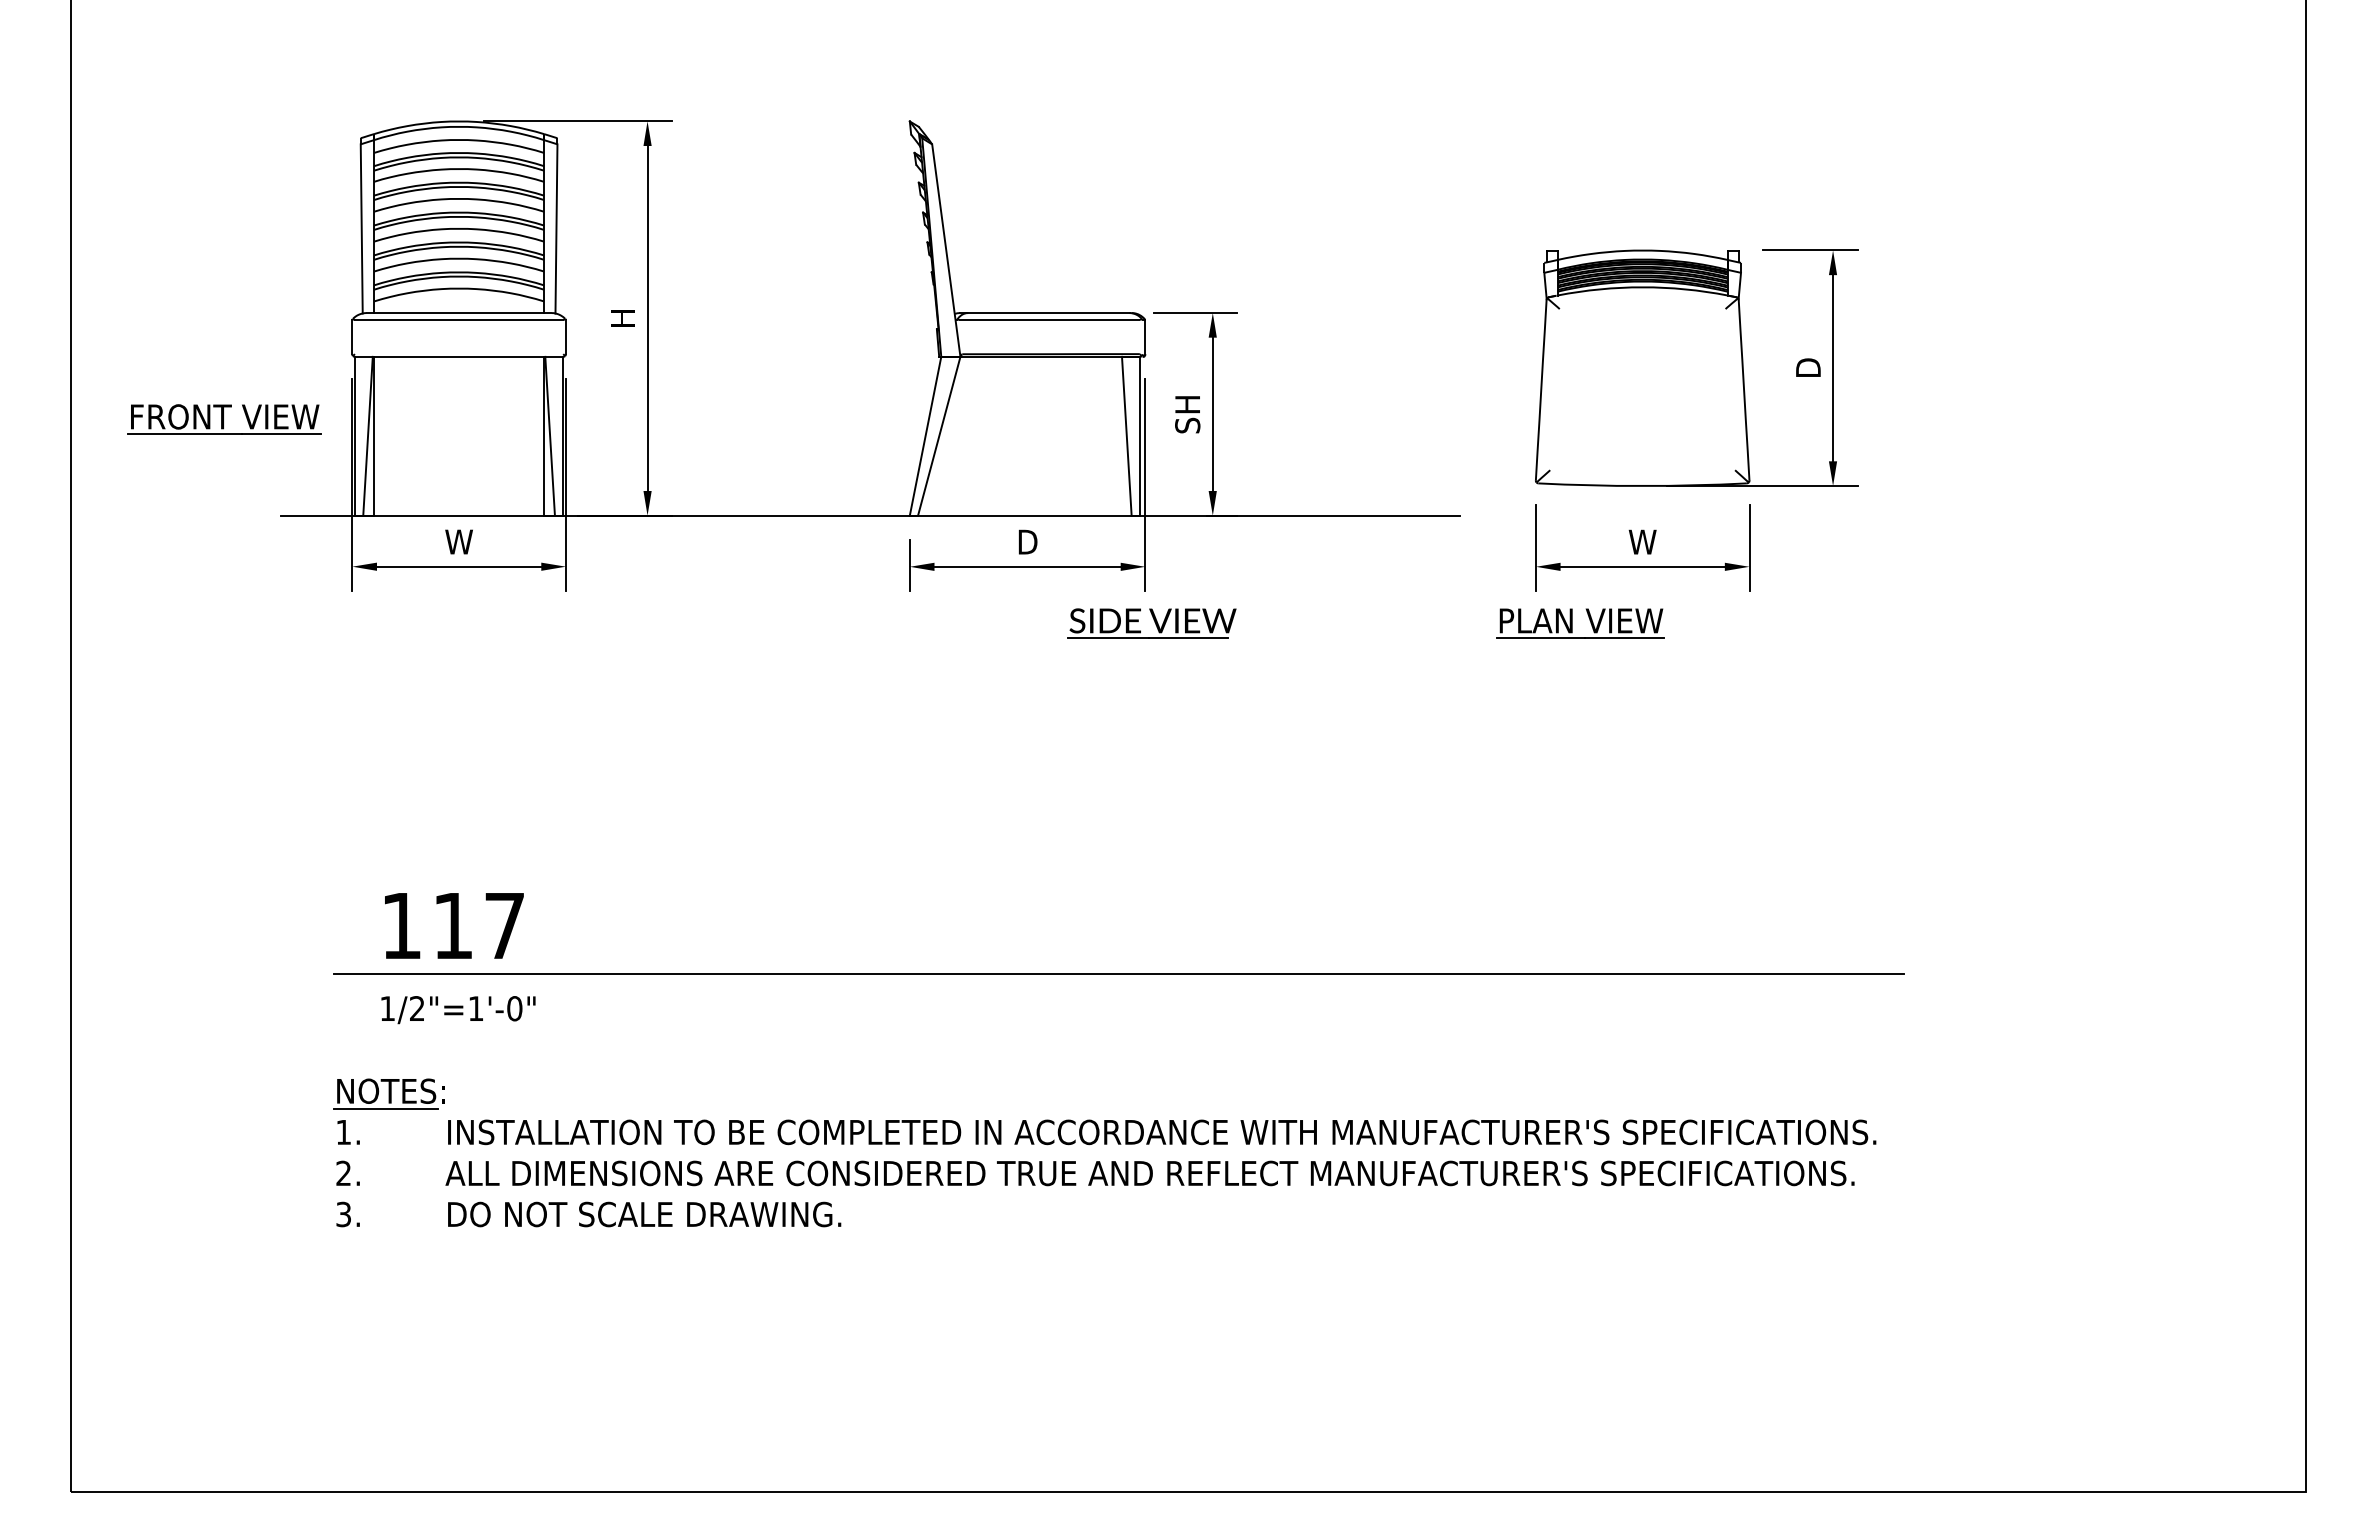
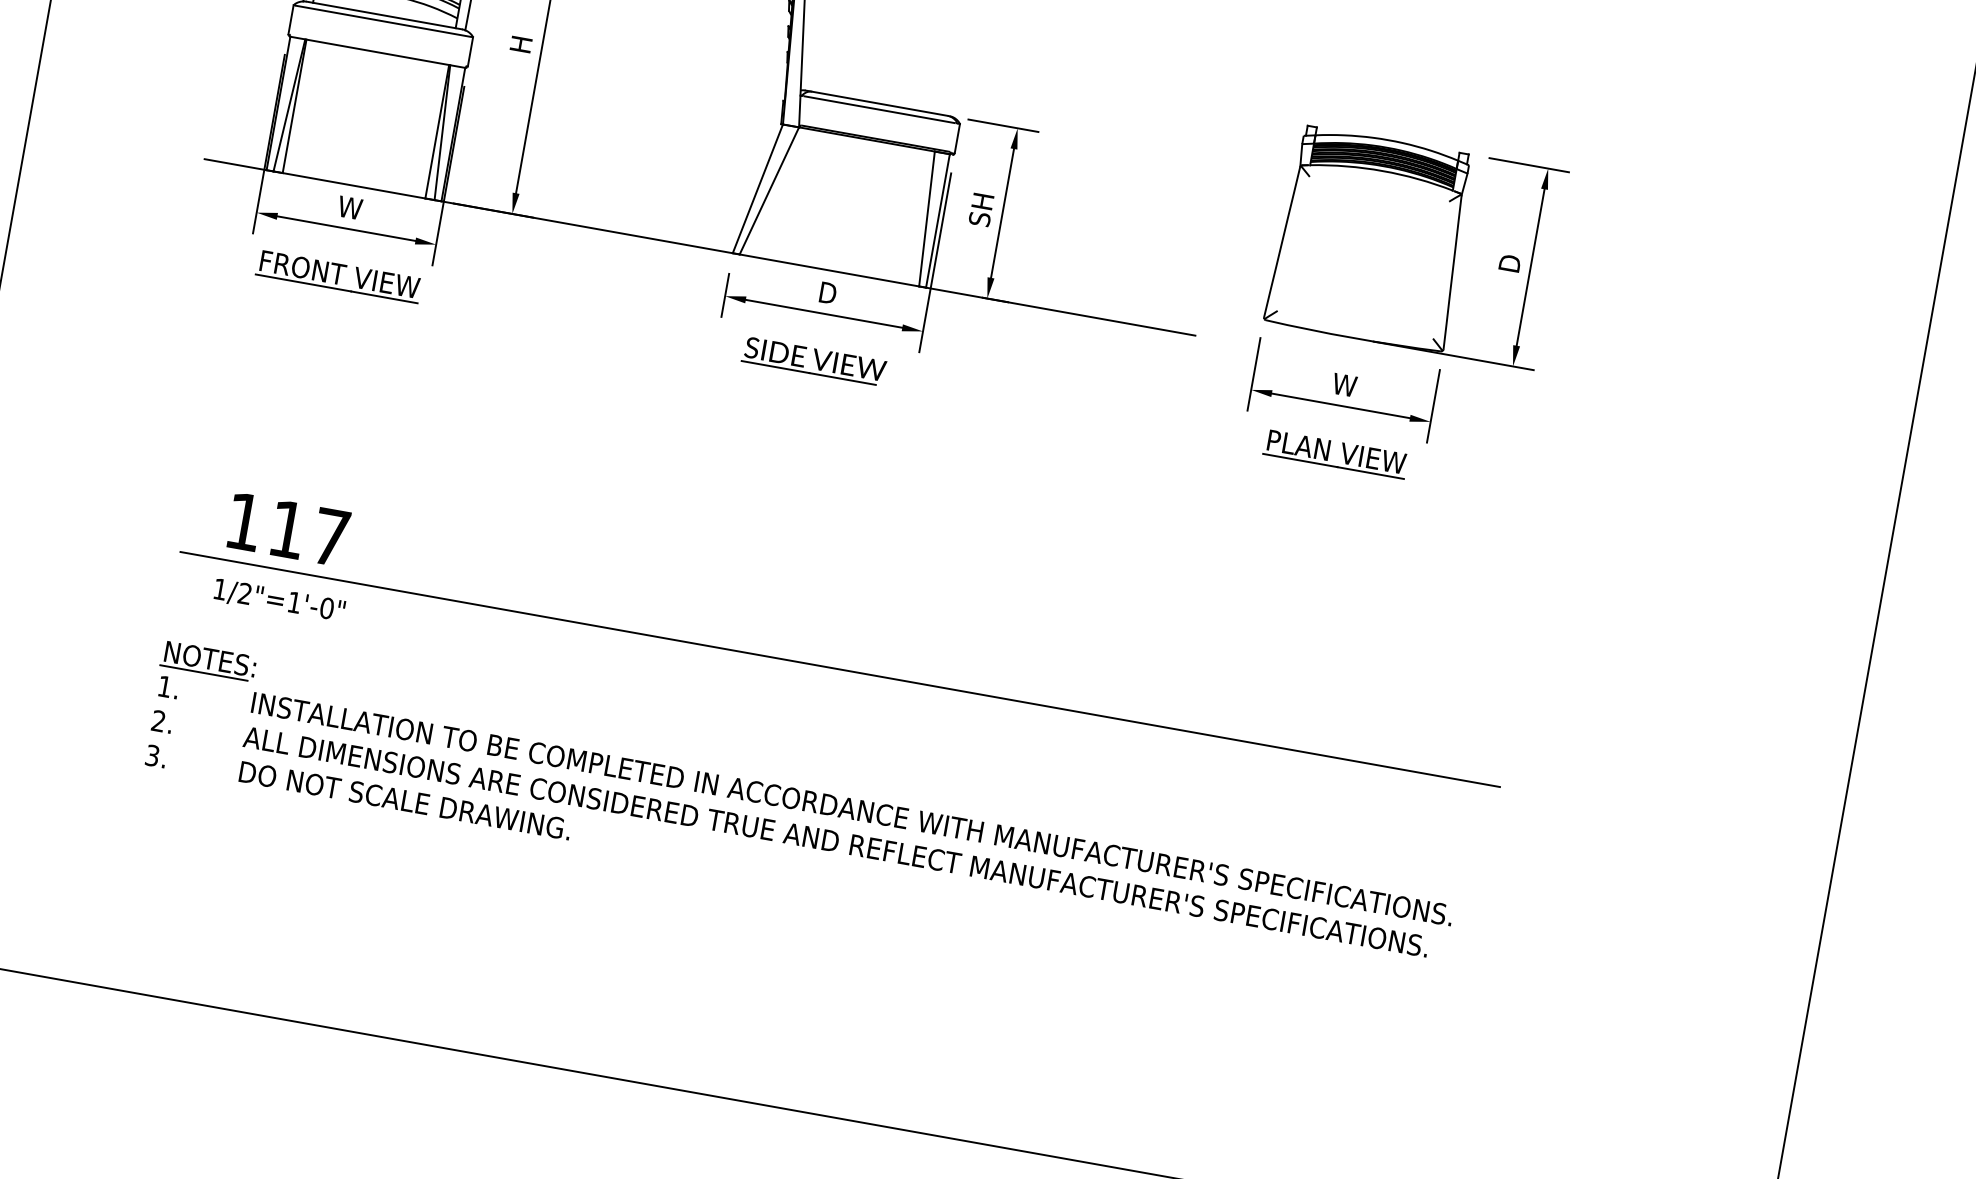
part: (224, 419) -> (339, 276), moved
part: (1151, 623) -> (813, 361), moved
part: (1572, 623) -> (1328, 452), moved

